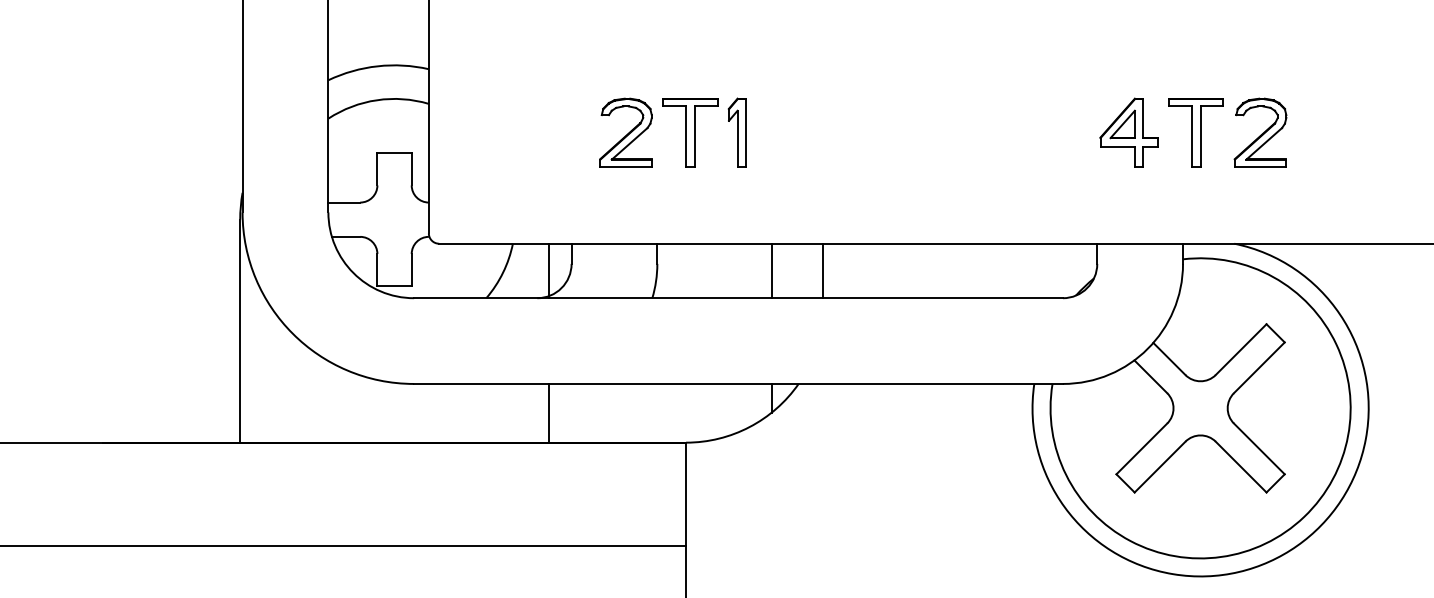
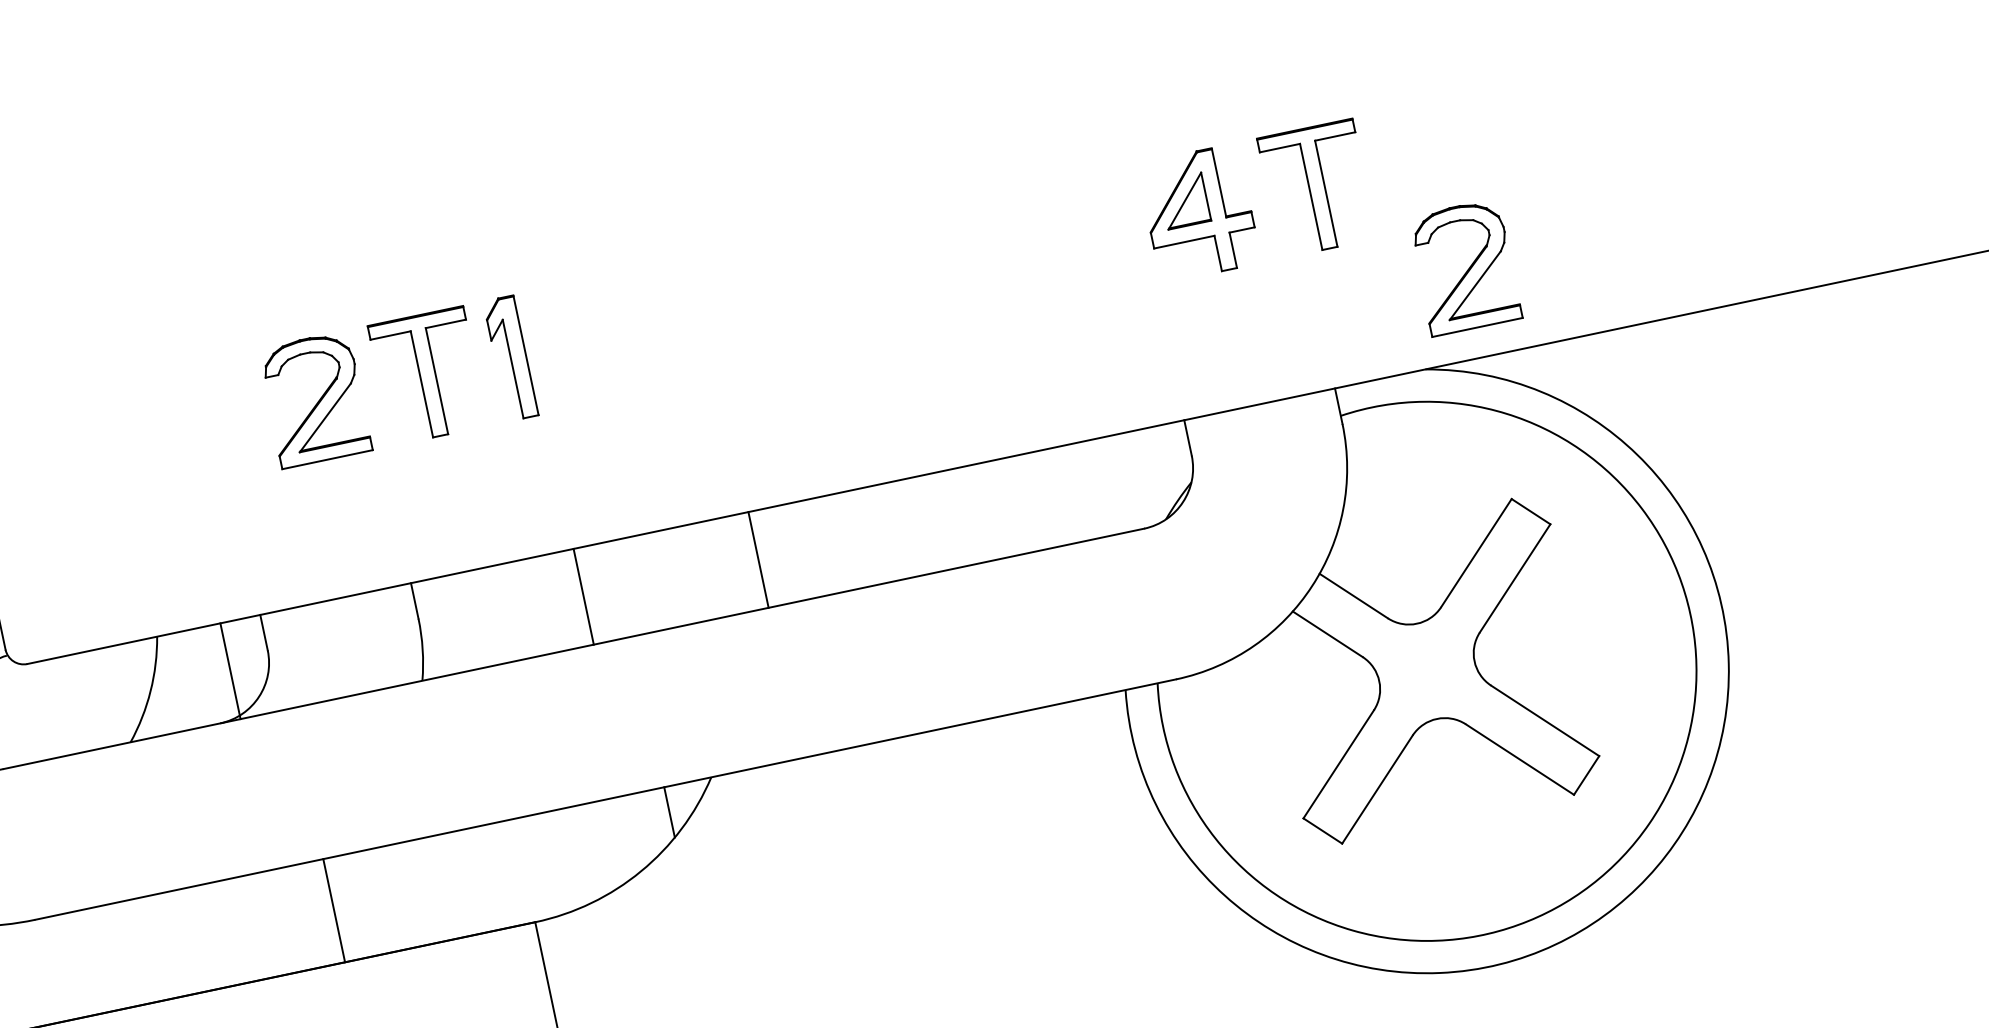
part: (1260, 132) -> (1464, 267), moved
line: (771, 270) -> (582, 596), moved
line: (823, 270) -> (758, 559), moved
line: (548, 412) -> (333, 909), moved

